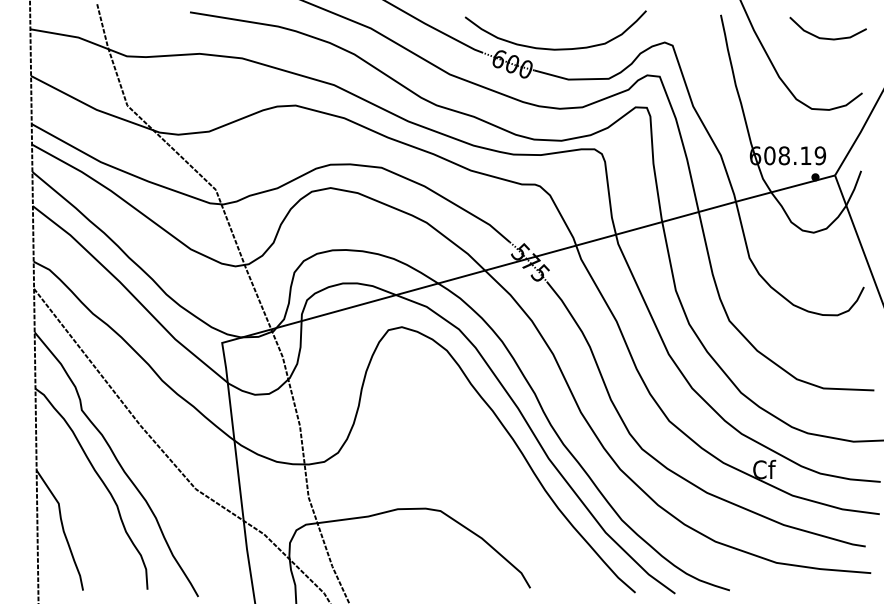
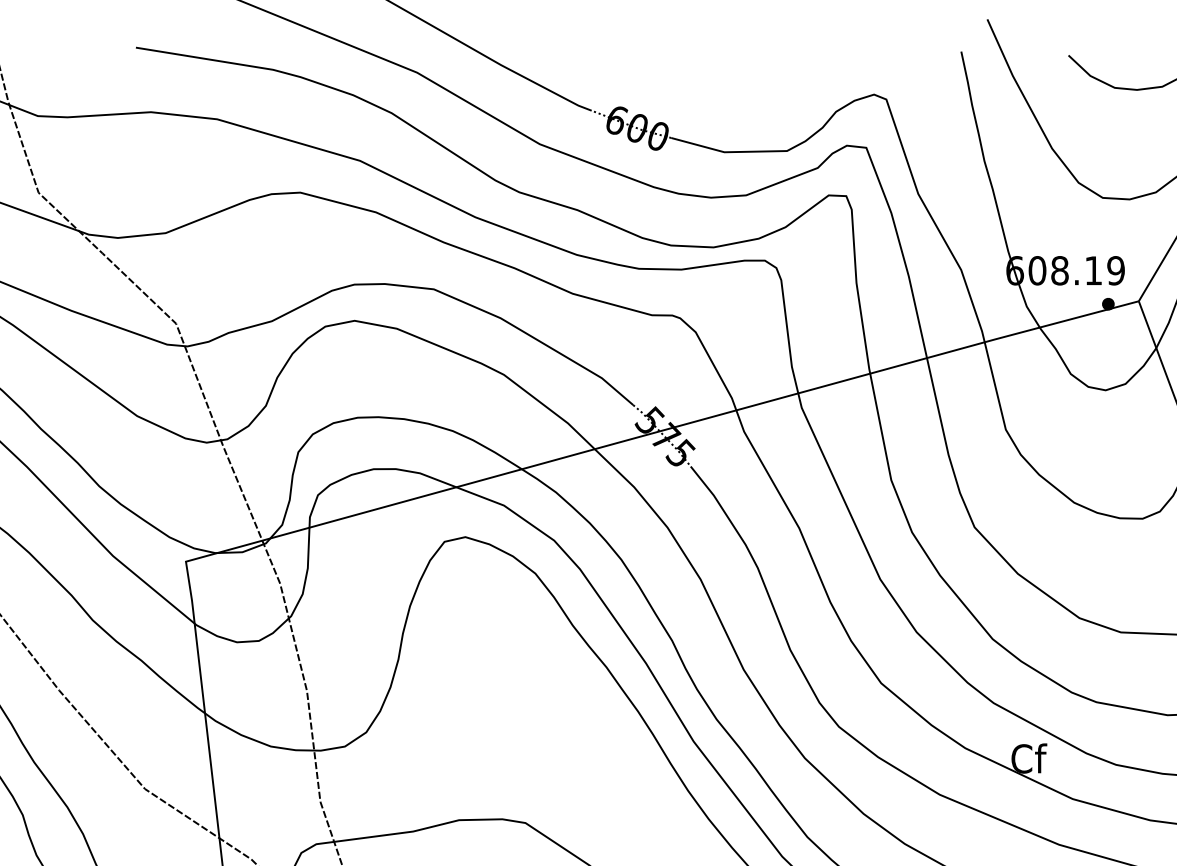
curve: (555, 48) -> (704, 103), removed

